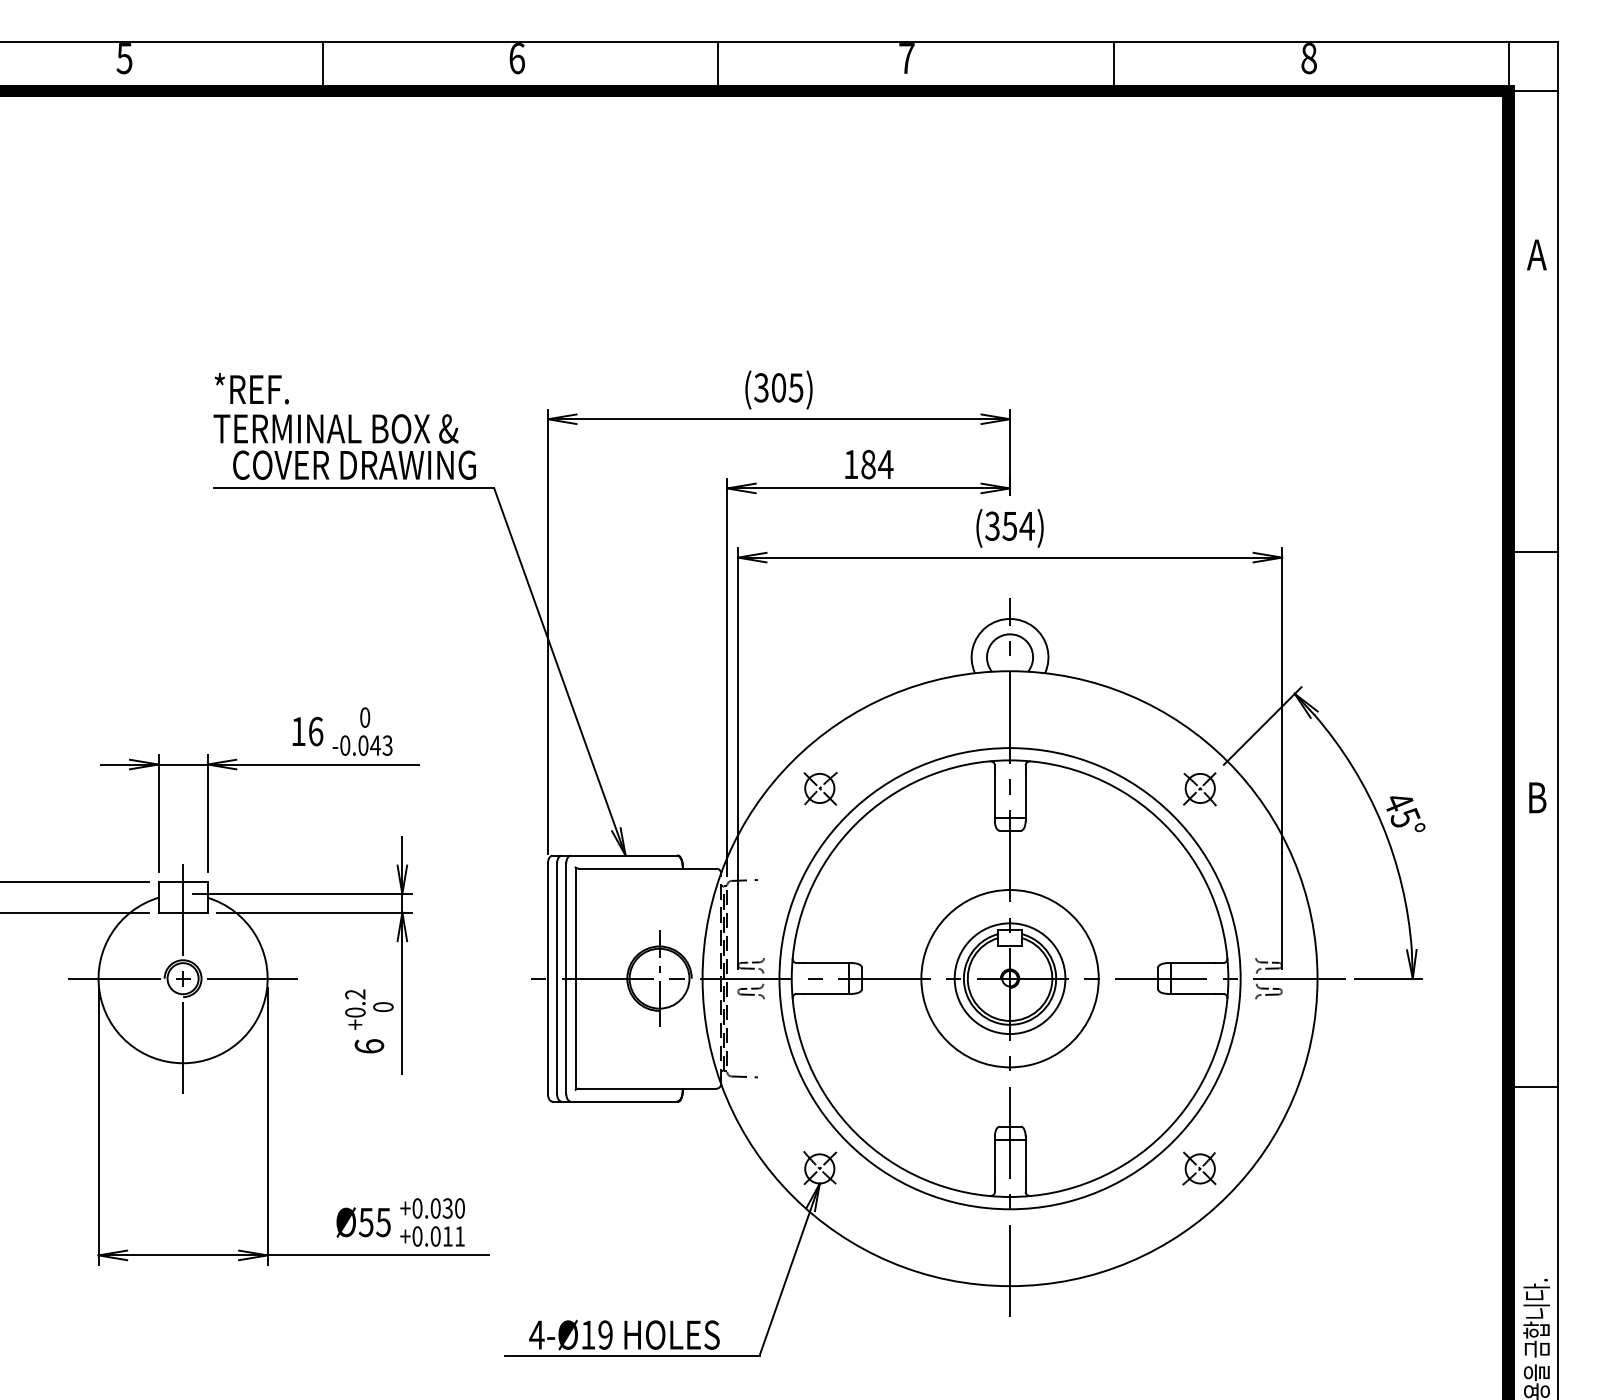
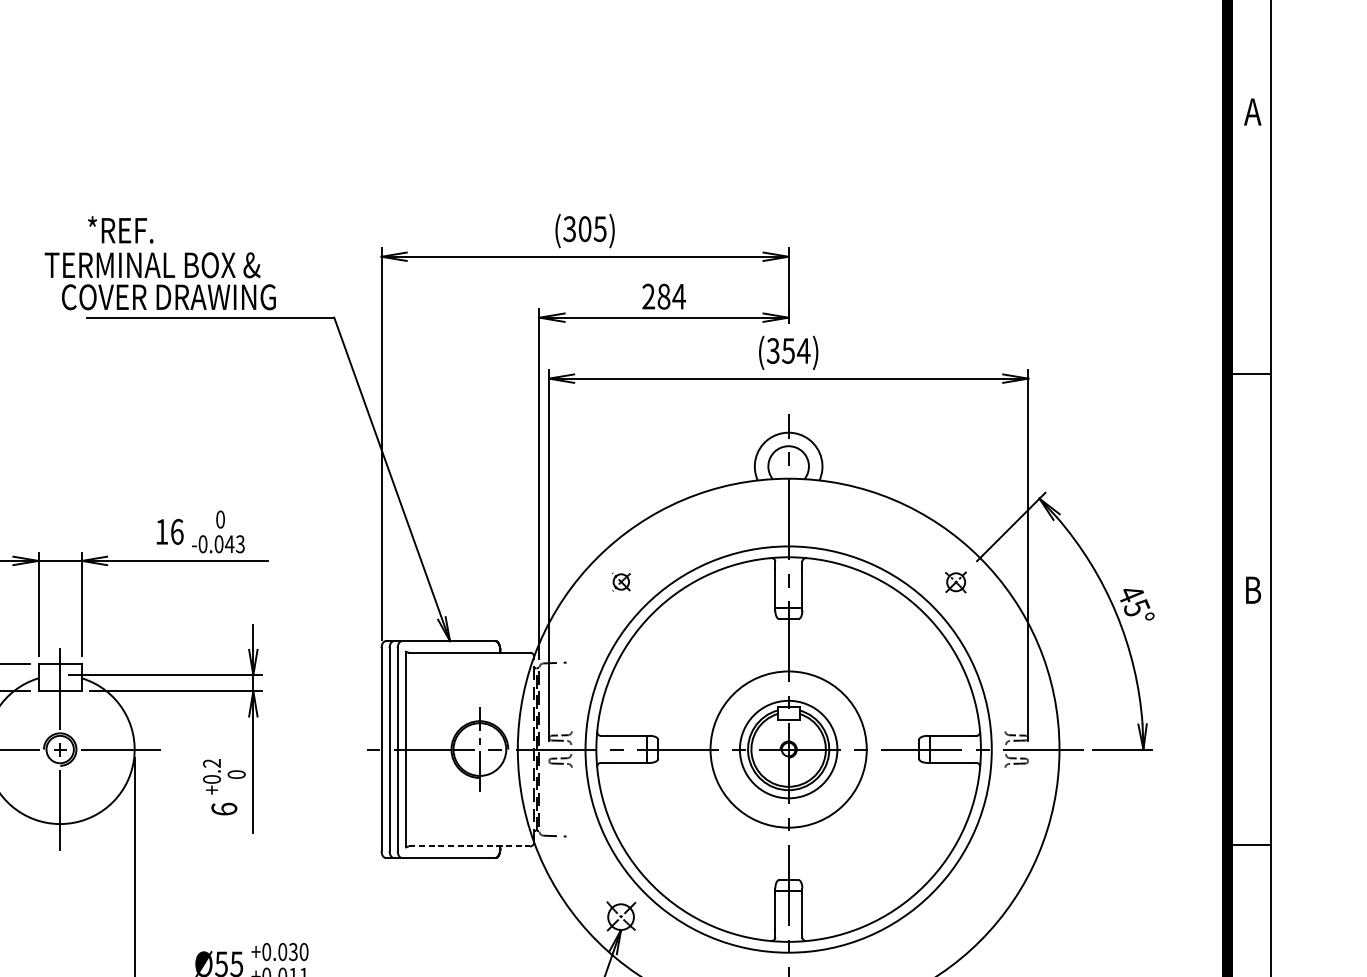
text: (344, 446) -> (160, 280), moved
text: (851, 463) -> (648, 295), 184 -> 284
part: (820, 788) -> (621, 582), size x0.6
part: (1199, 789) -> (955, 582), size x0.7
line: (647, 1088) -> (469, 846), solid -> dashed
part: (1199, 1168) -> (955, 916), removed

